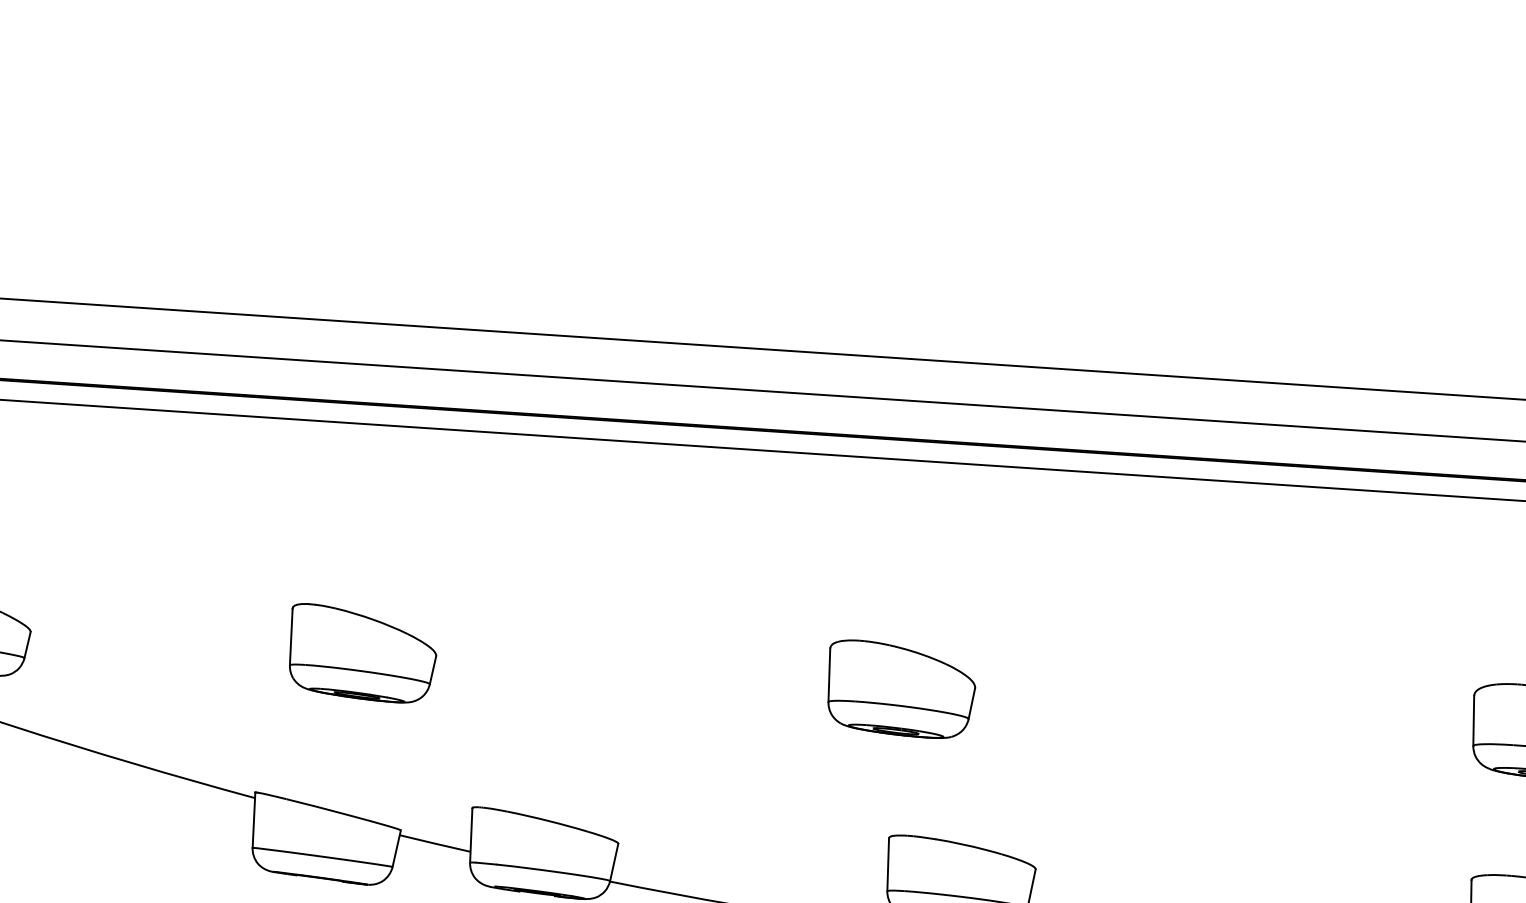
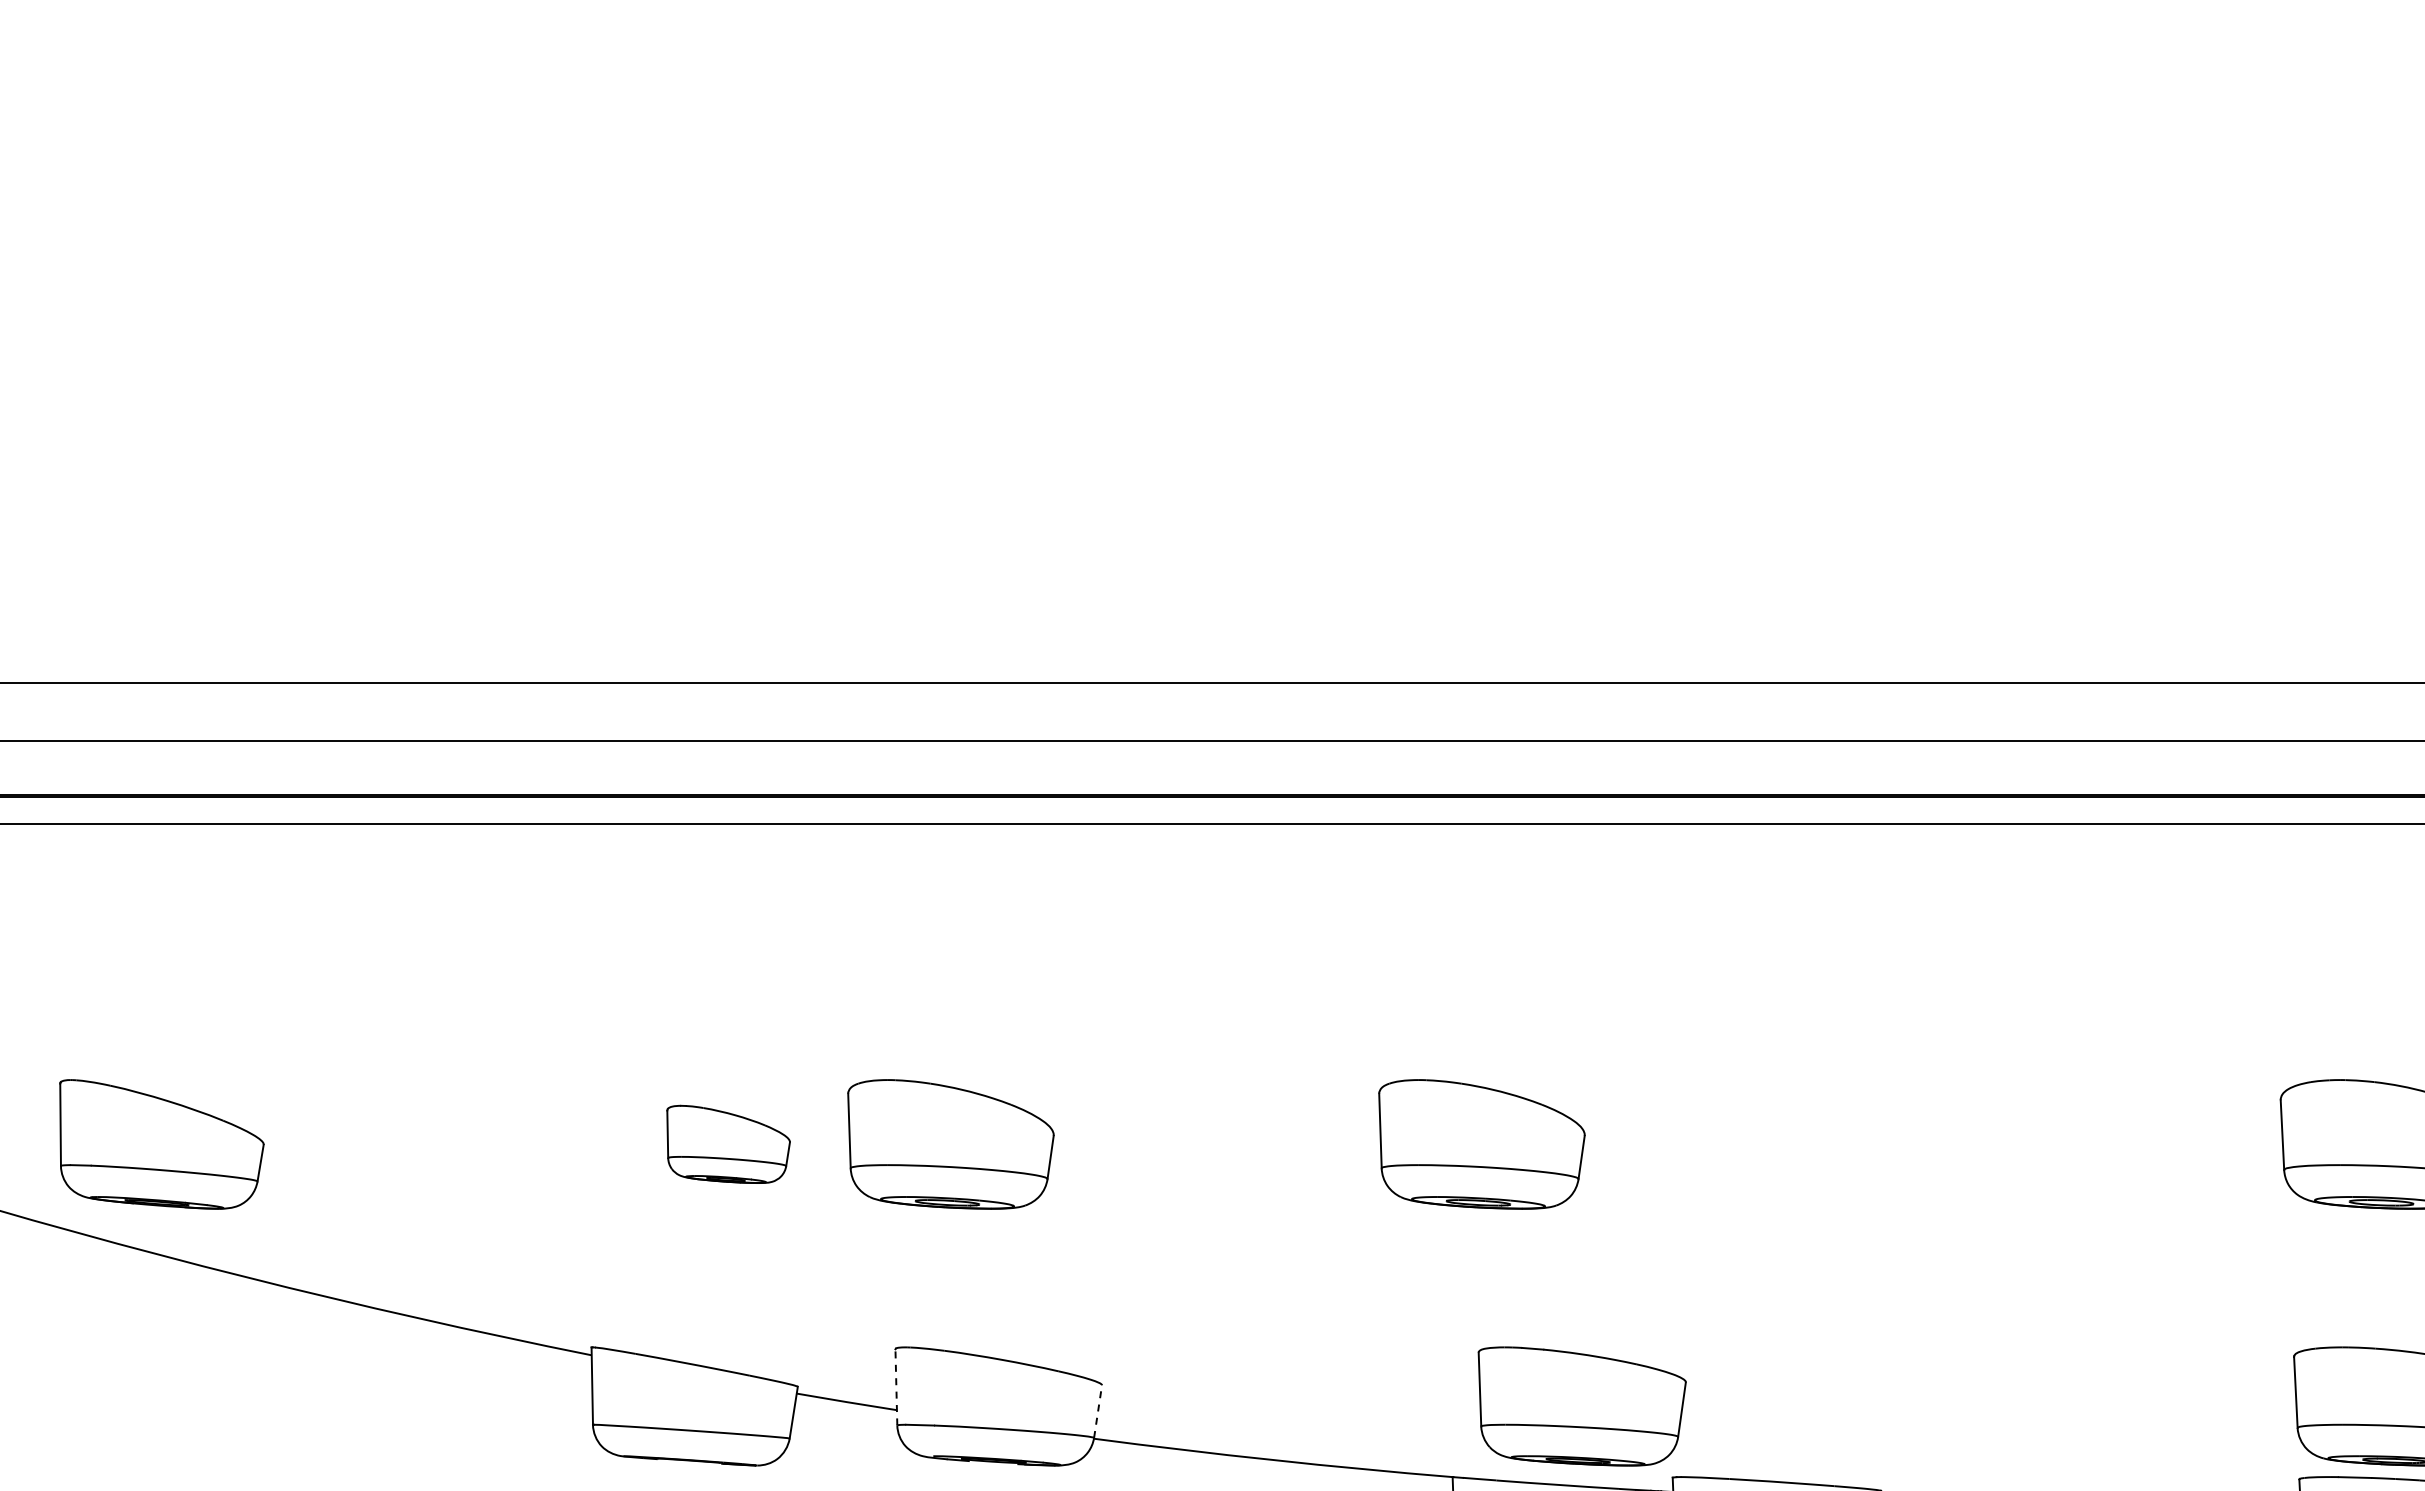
part: (362, 653) -> (728, 1144), size x0.6
part: (521, 664) -> (950, 1144), added
line: (471, 834) -> (896, 1386), solid -> dashed
line: (614, 862) -> (1098, 1411), solid -> dashed

